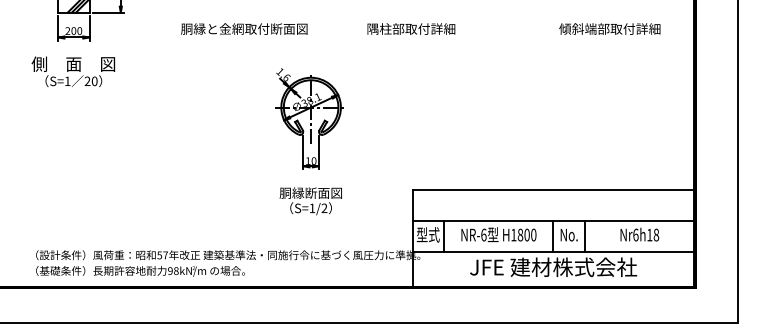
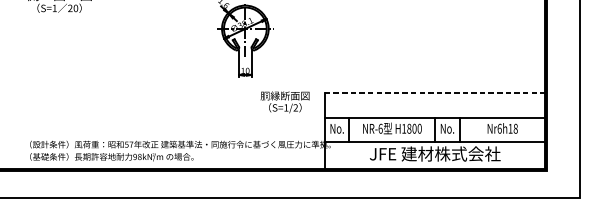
line: (553, 189) -> (435, 93), solid -> dashed
text: (310, 201) -> (284, 102), moved
text: (427, 234) -> (336, 128), 型式 -> No.

